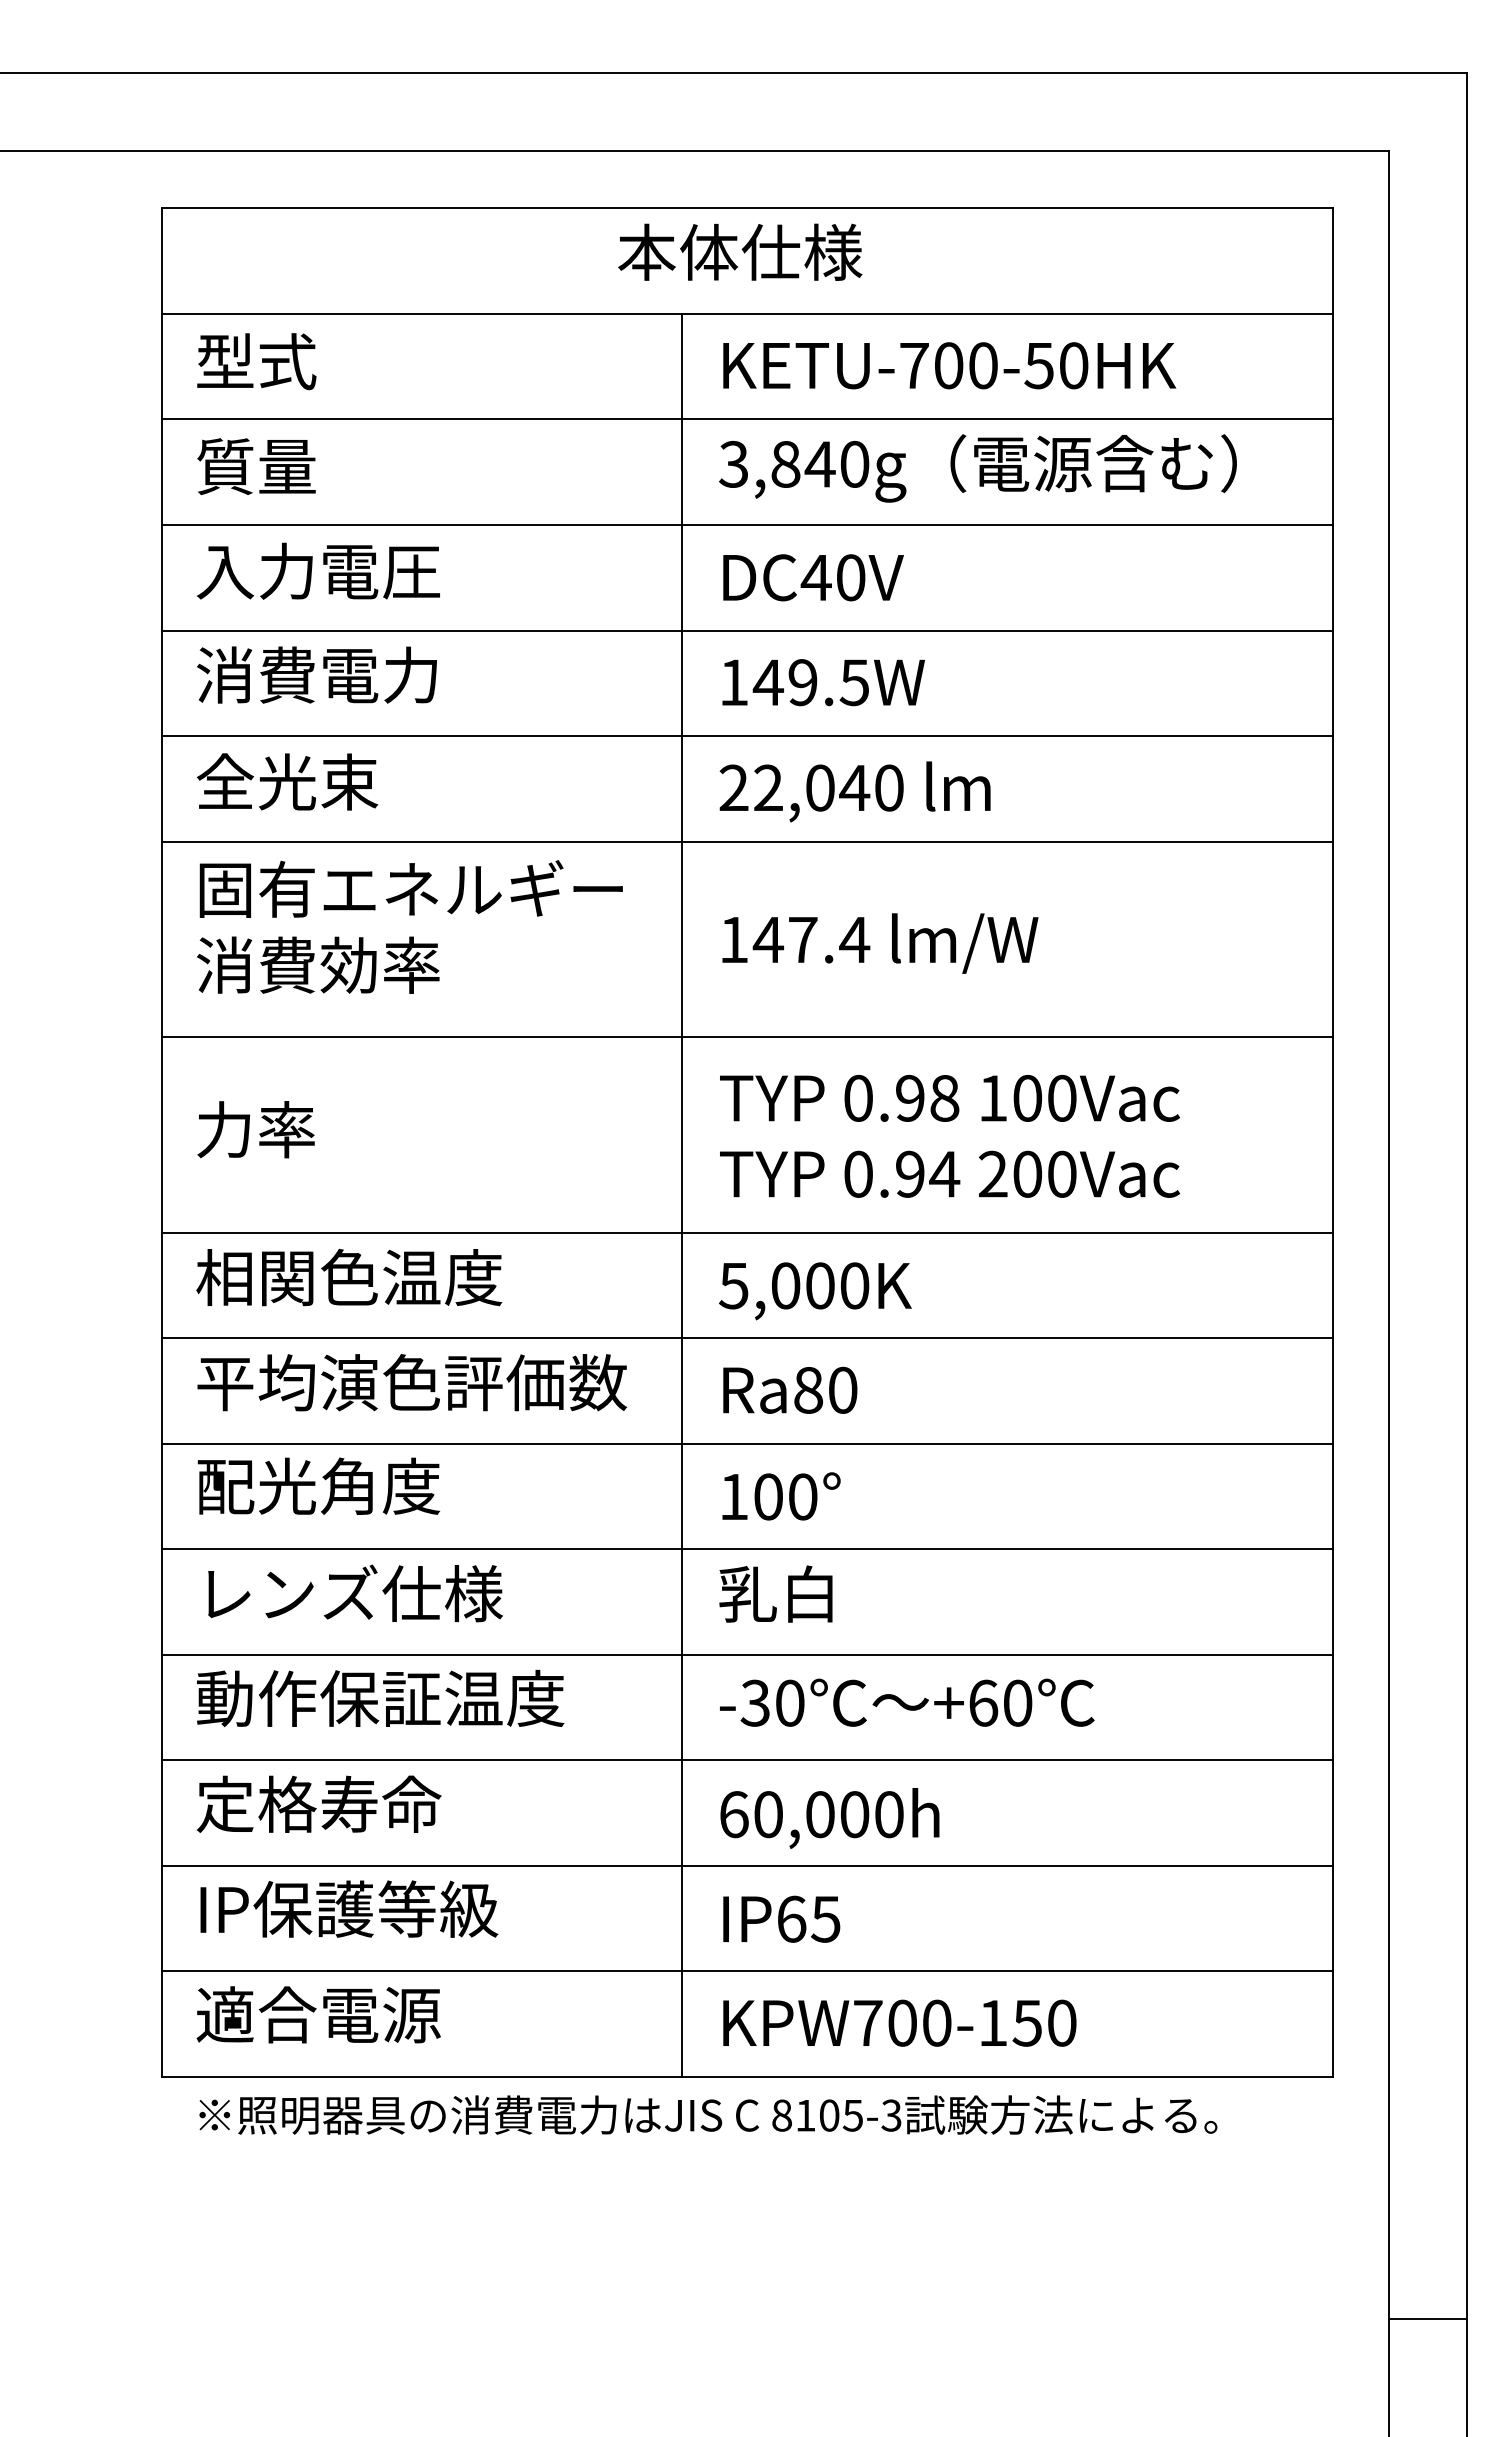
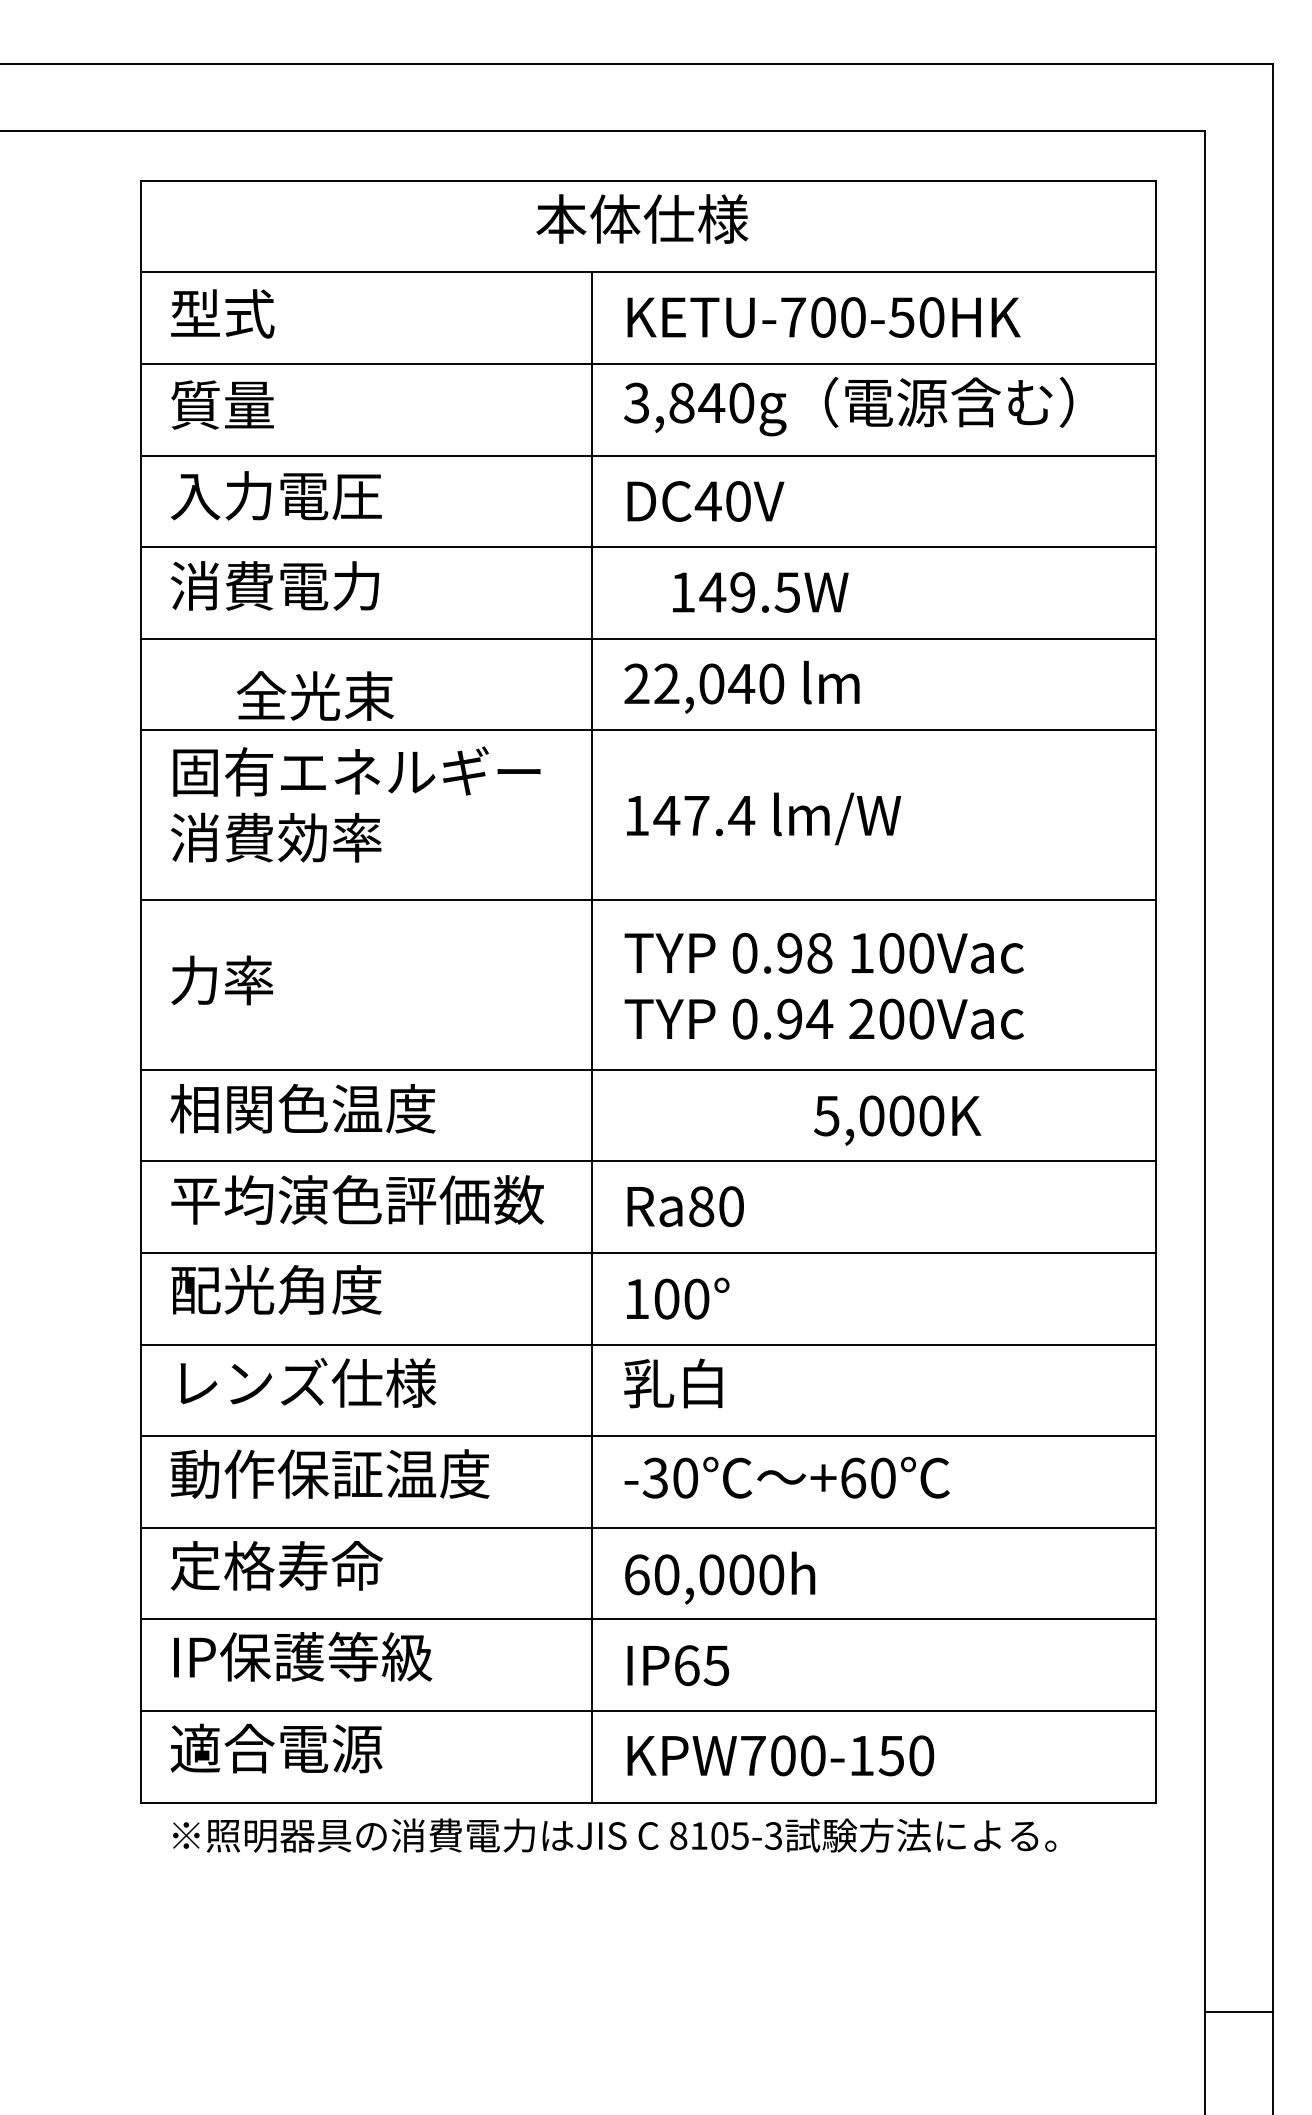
text: (823, 682) -> (760, 592), moved
text: (287, 781) -> (315, 695), moved
text: (815, 1291) -> (897, 1120), moved

